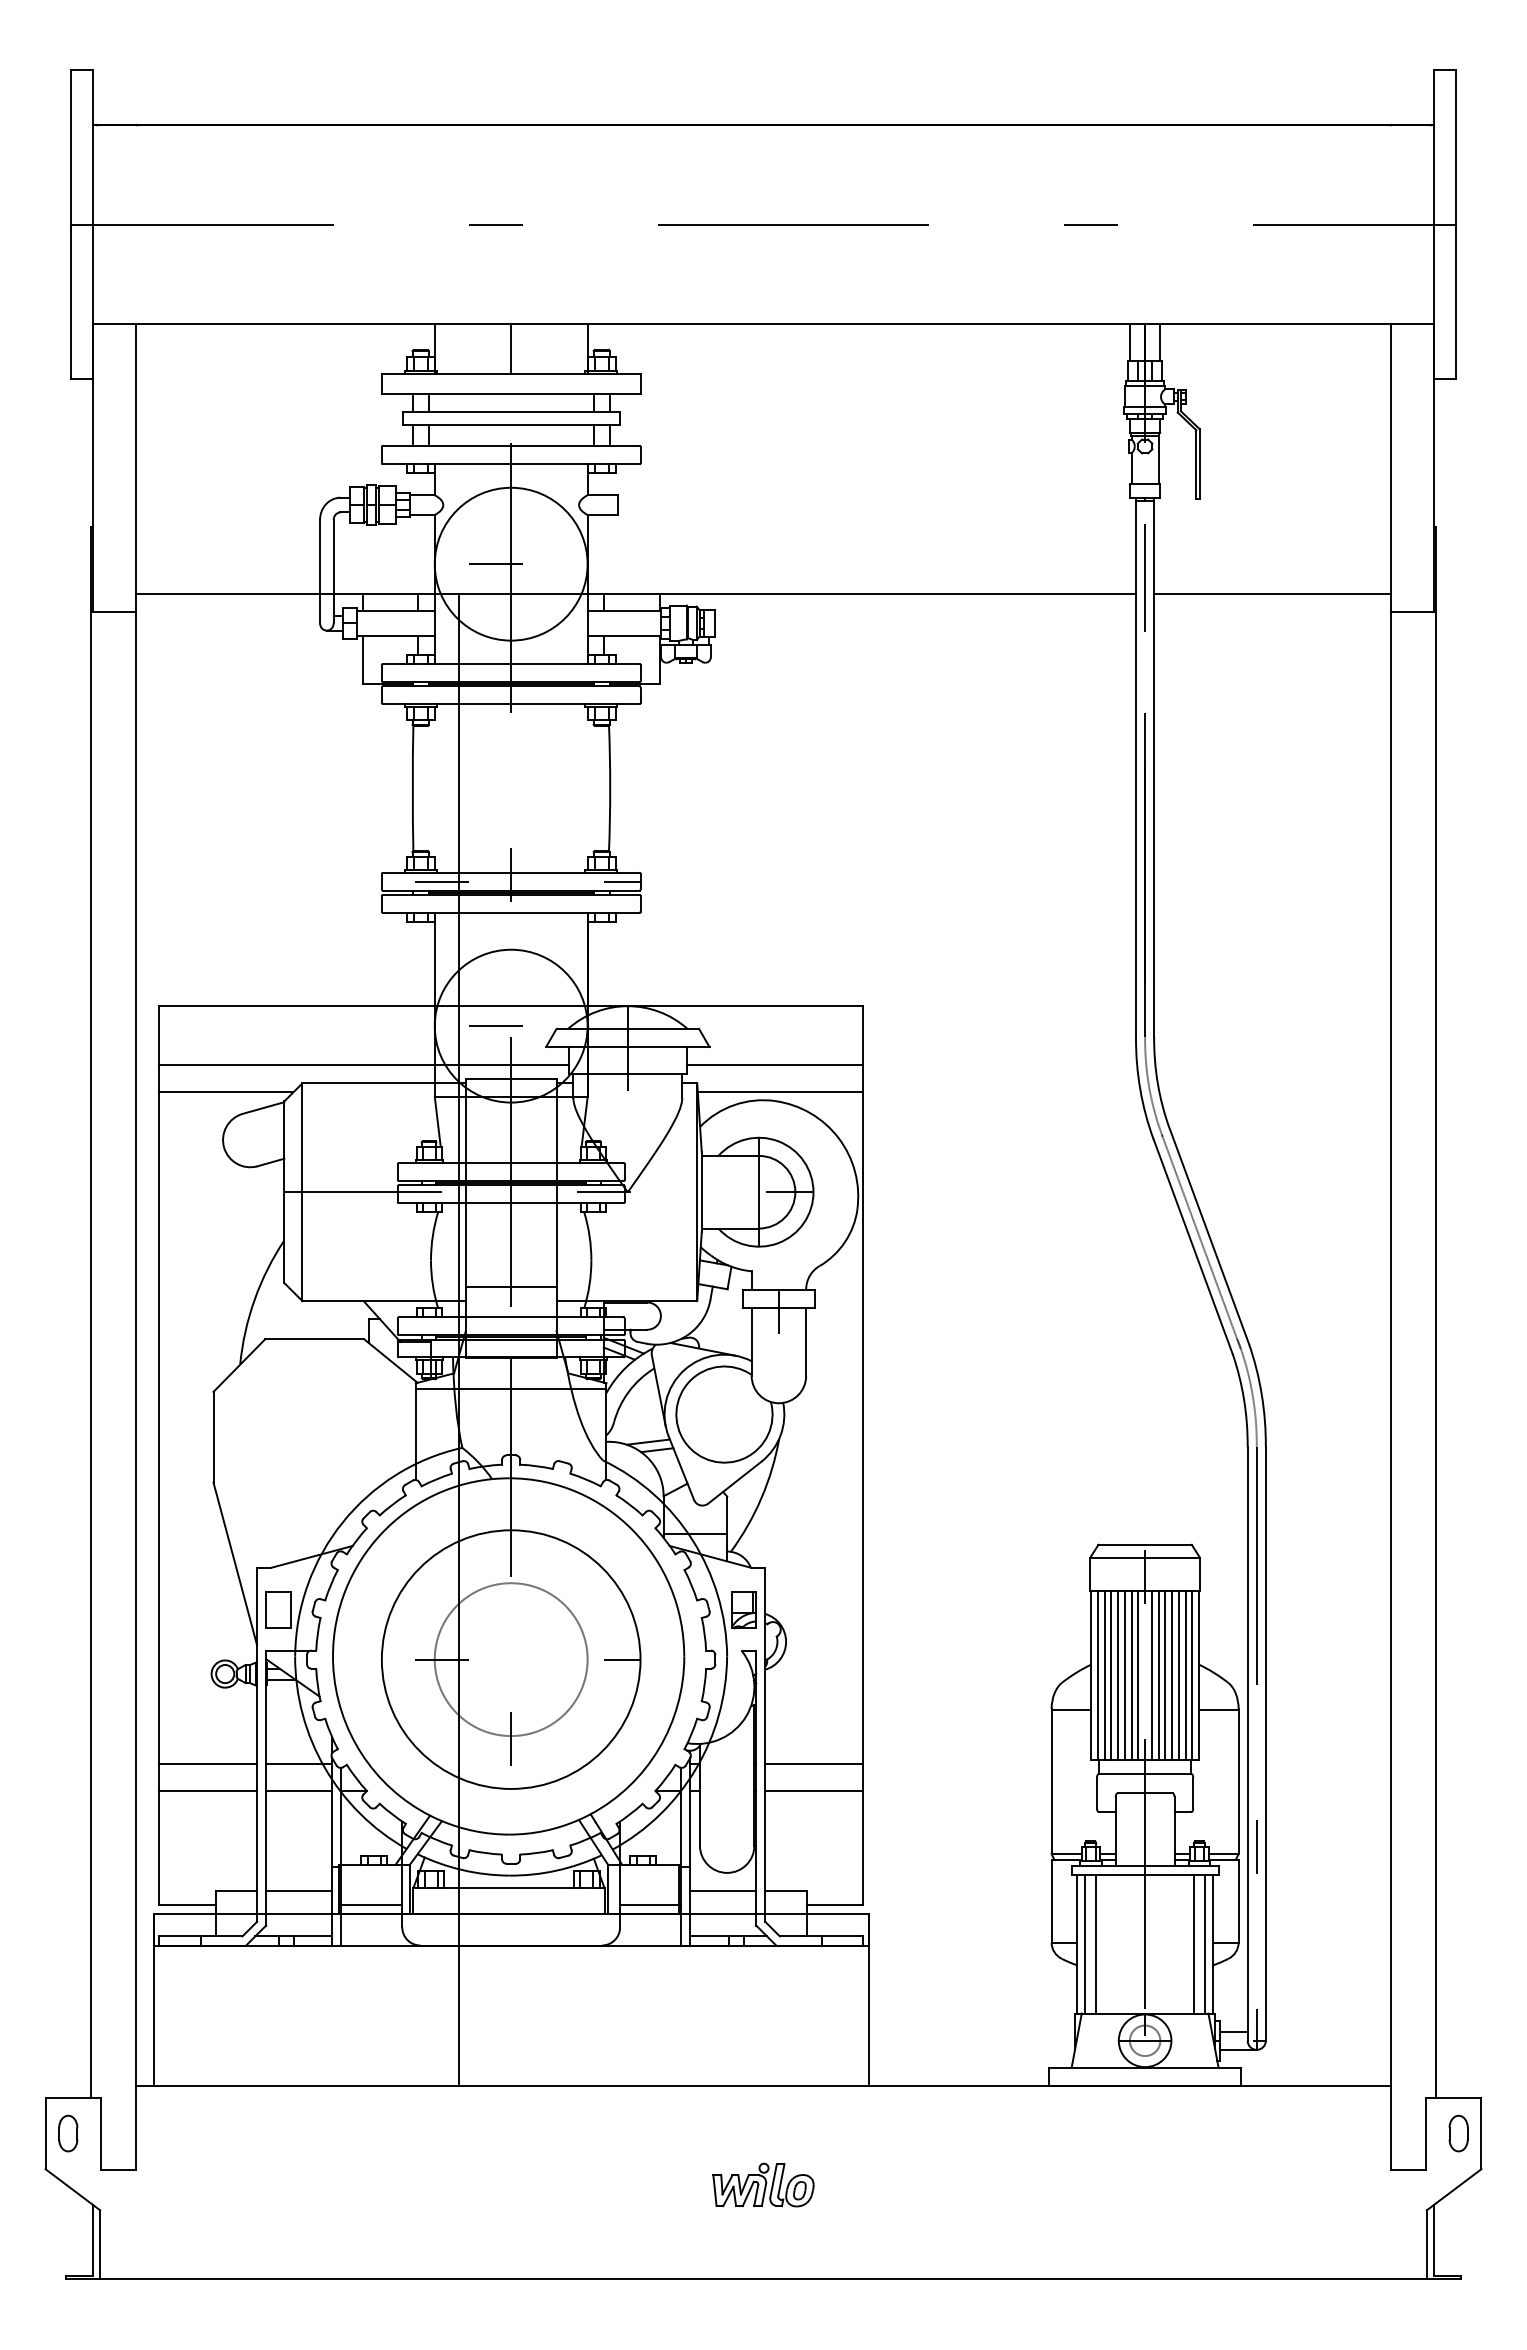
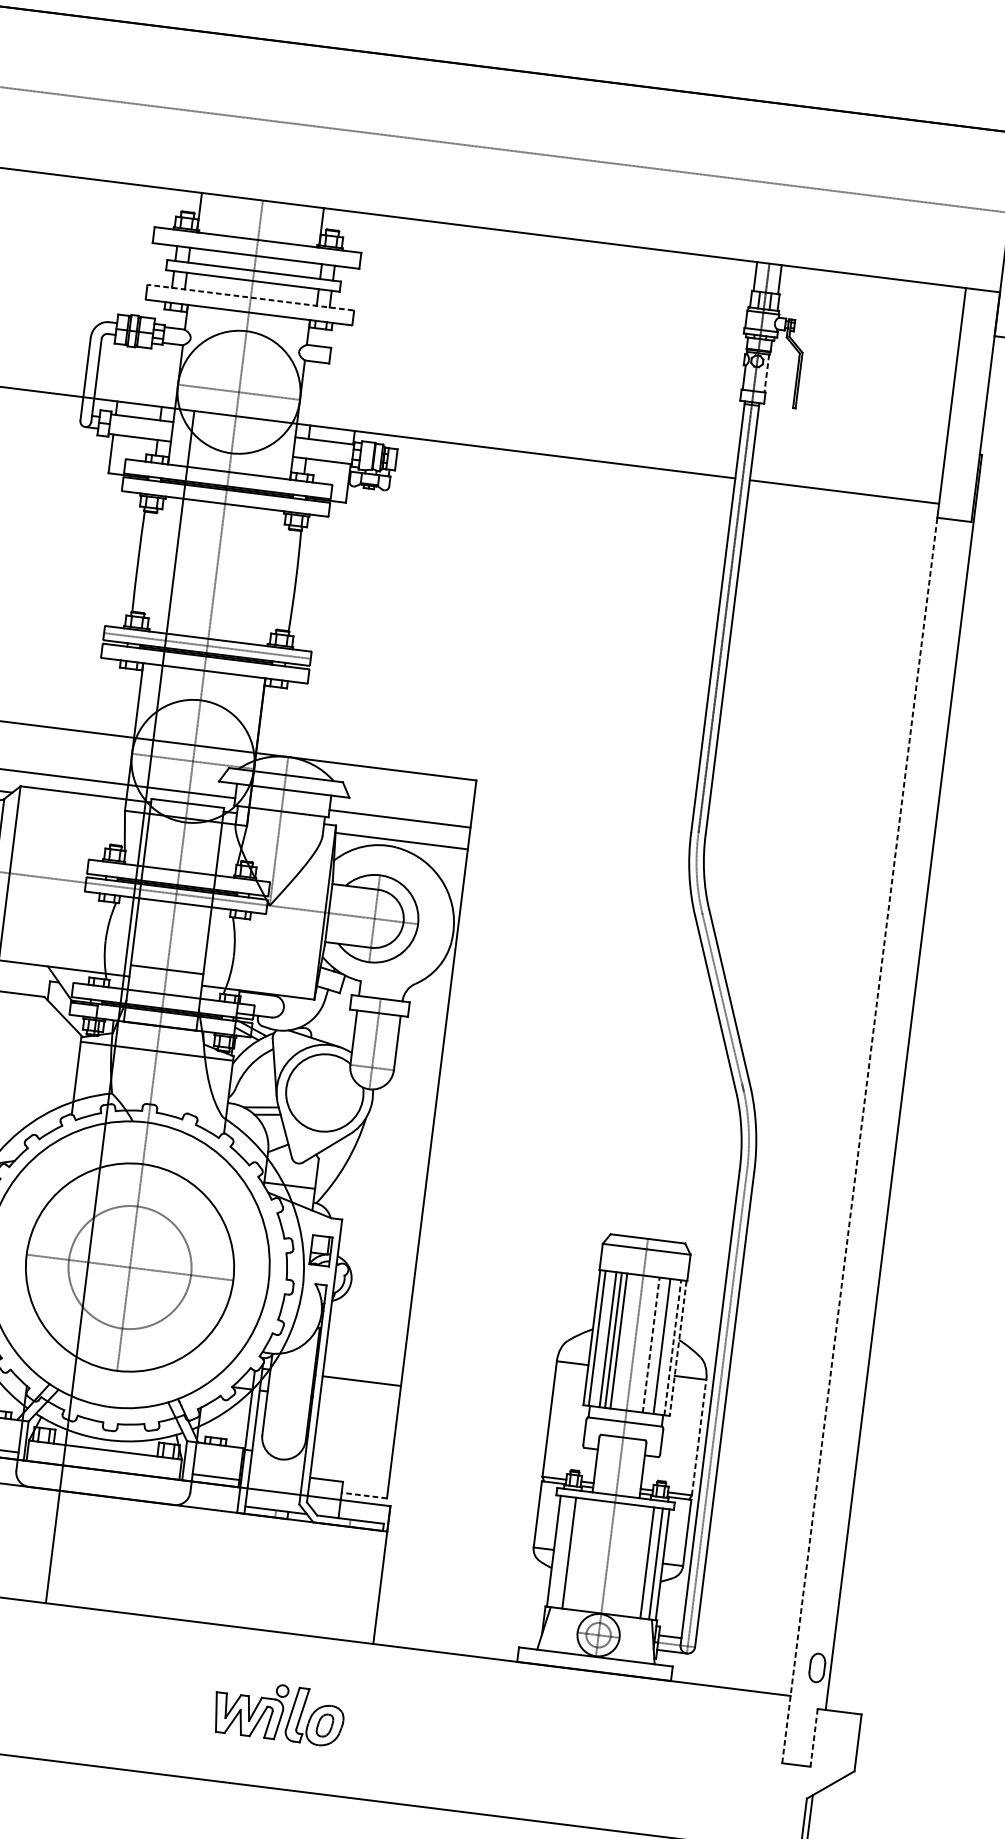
line: (510, 445) -> (250, 297), solid -> dashed
line: (1158, 460) -> (766, 373), solid -> dashed
line: (1391, 1390) -> (860, 1140), solid -> dashed
line: (1104, 1674) -> (602, 1338), removed
line: (1131, 1674) -> (624, 1341), removed
line: (1138, 1674) -> (629, 1341), removed
line: (1151, 1674) -> (640, 1343), removed
line: (1158, 1674) -> (645, 1343), removed
line: (1165, 1674) -> (651, 1344), solid -> dashed
line: (1172, 1674) -> (656, 1345), removed
line: (1185, 1674) -> (667, 1346), removed
line: (1192, 1674) -> (672, 1347), solid -> dashed
line: (1199, 1675) -> (678, 1348), solid -> dashed
line: (1238, 1781) -> (699, 1437), solid -> dashed
line: (814, 1791) -> (359, 1403), removed
line: (722, 1891) -> (275, 1473), removed
line: (834, 1904) -> (363, 1495), solid -> dashed
line: (1085, 1943) -> (560, 1551), removed
part: (1458, 2133) -> (817, 1667), moved
line: (1426, 2134) -> (814, 1738), solid -> dashed
part: (763, 2184) -> (279, 1712), size x1.6

